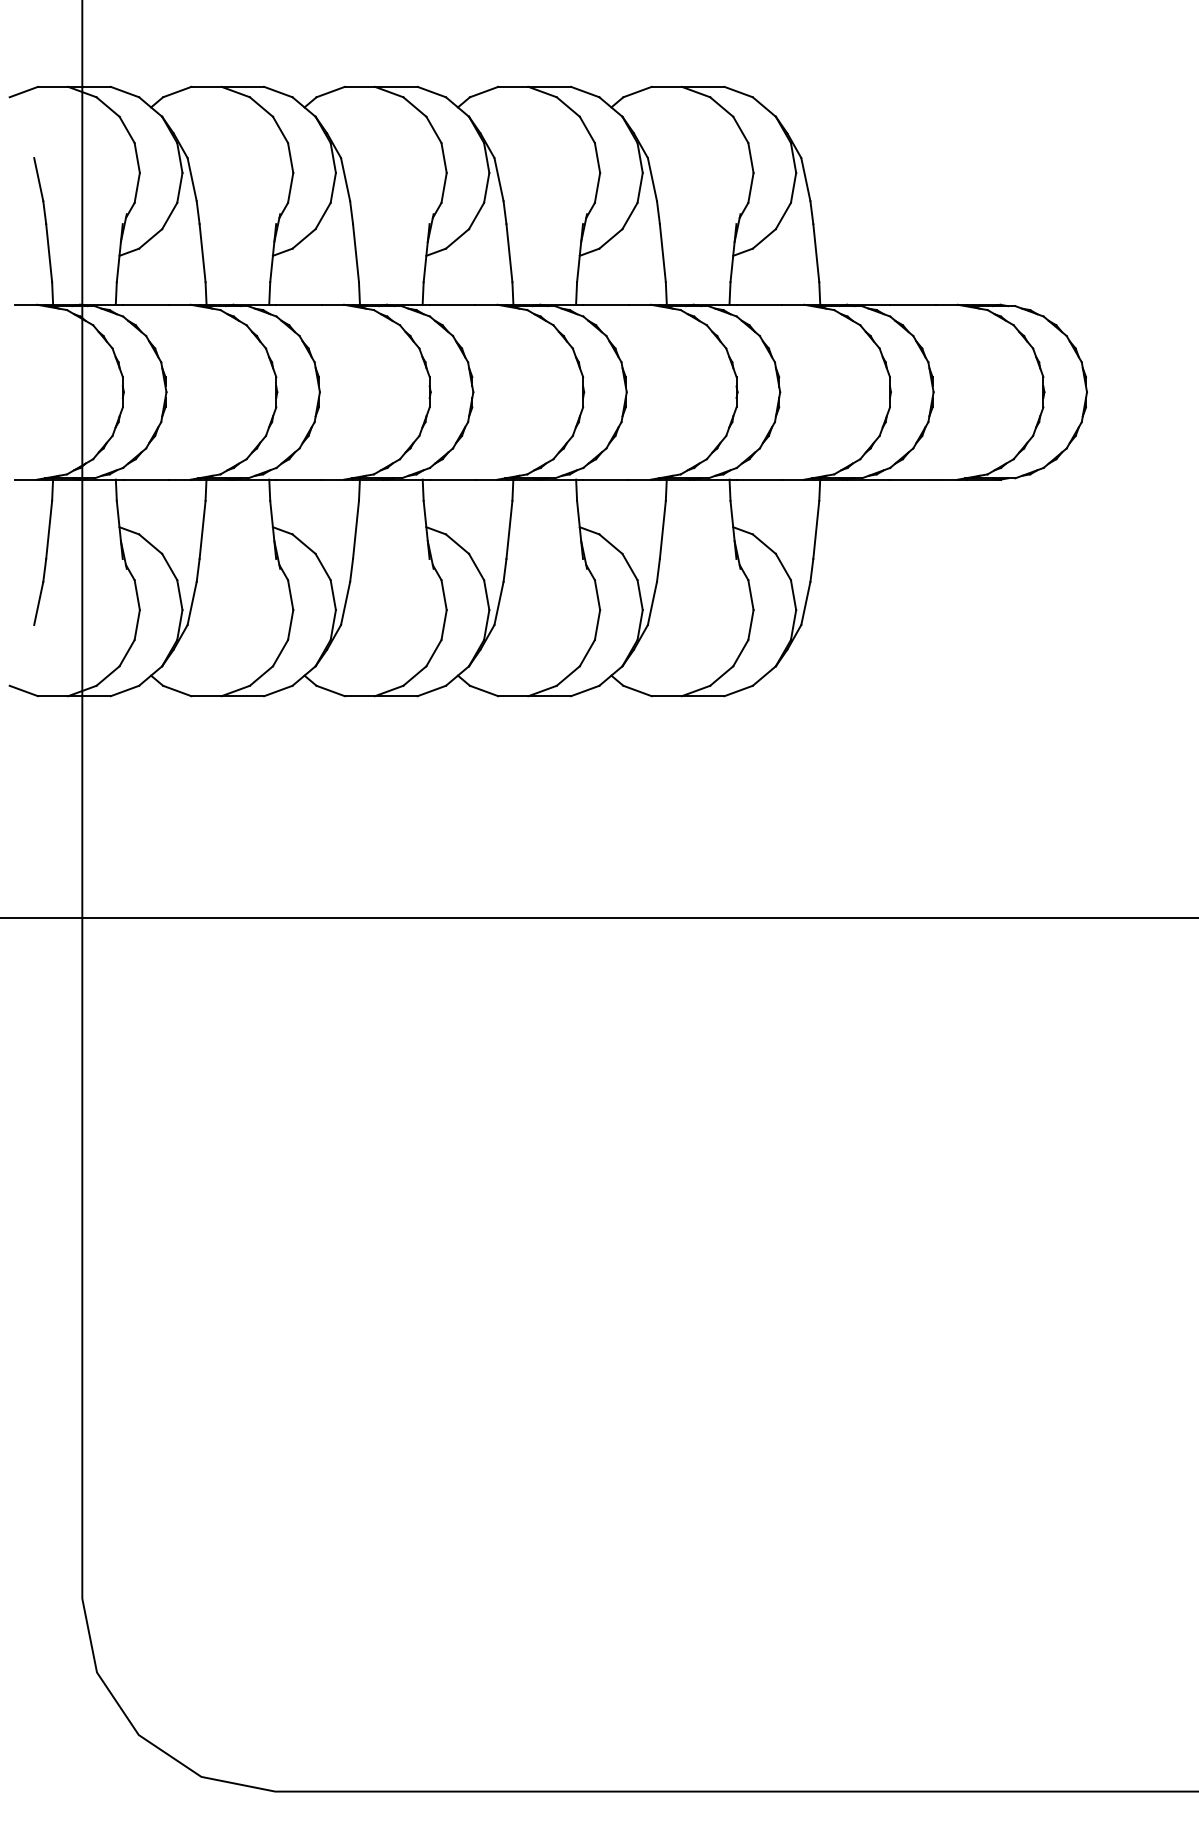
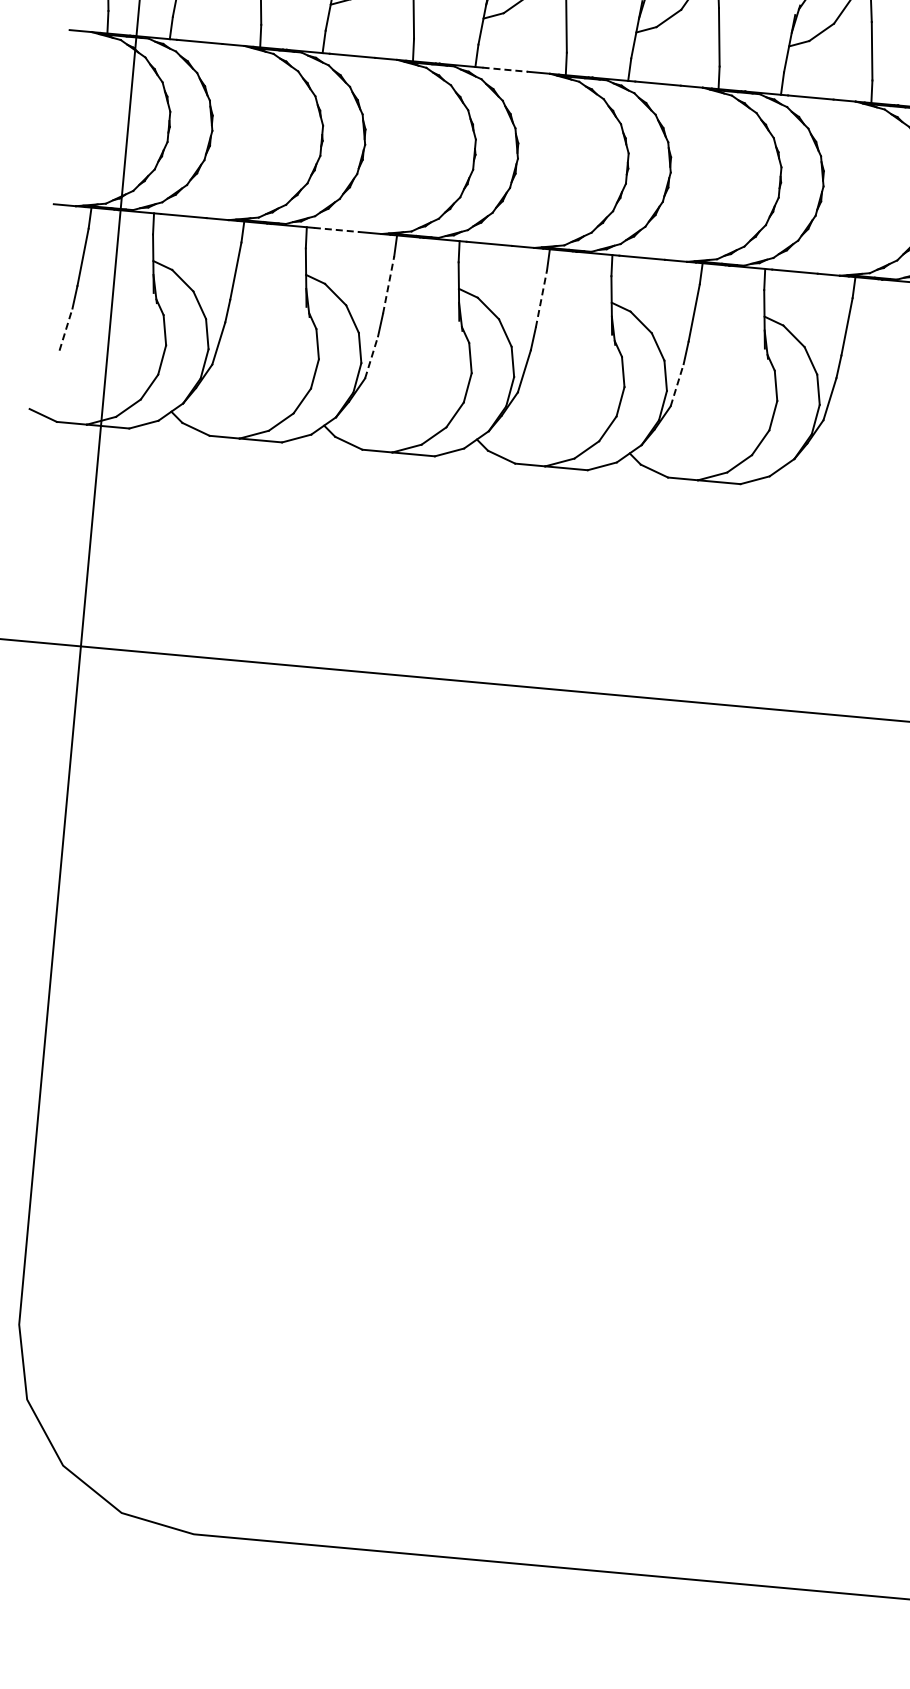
line: (452, 304) -> (505, 69), solid -> dashed
line: (299, 479) -> (336, 229), solid -> dashed
line: (356, 529) -> (389, 284), solid -> dashed
line: (509, 529) -> (541, 298), solid -> dashed
line: (38, 602) -> (65, 328), solid -> dashed
line: (345, 602) -> (371, 356), solid -> dashed
line: (652, 602) -> (677, 384), solid -> dashed

